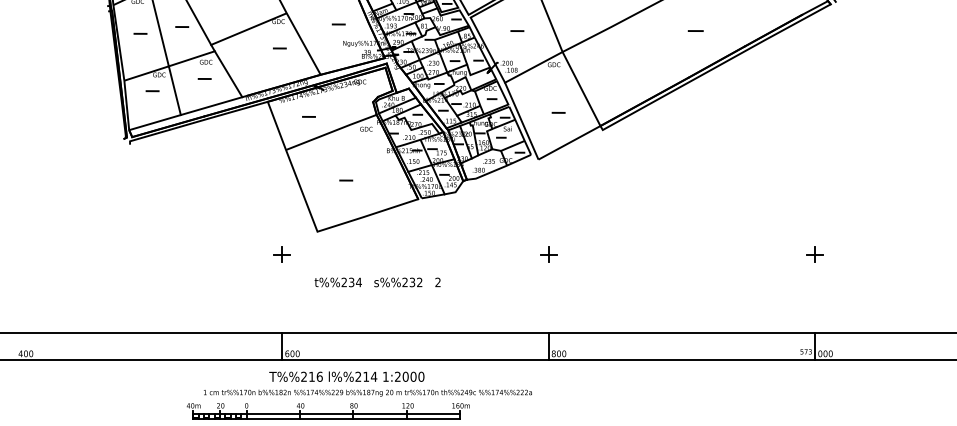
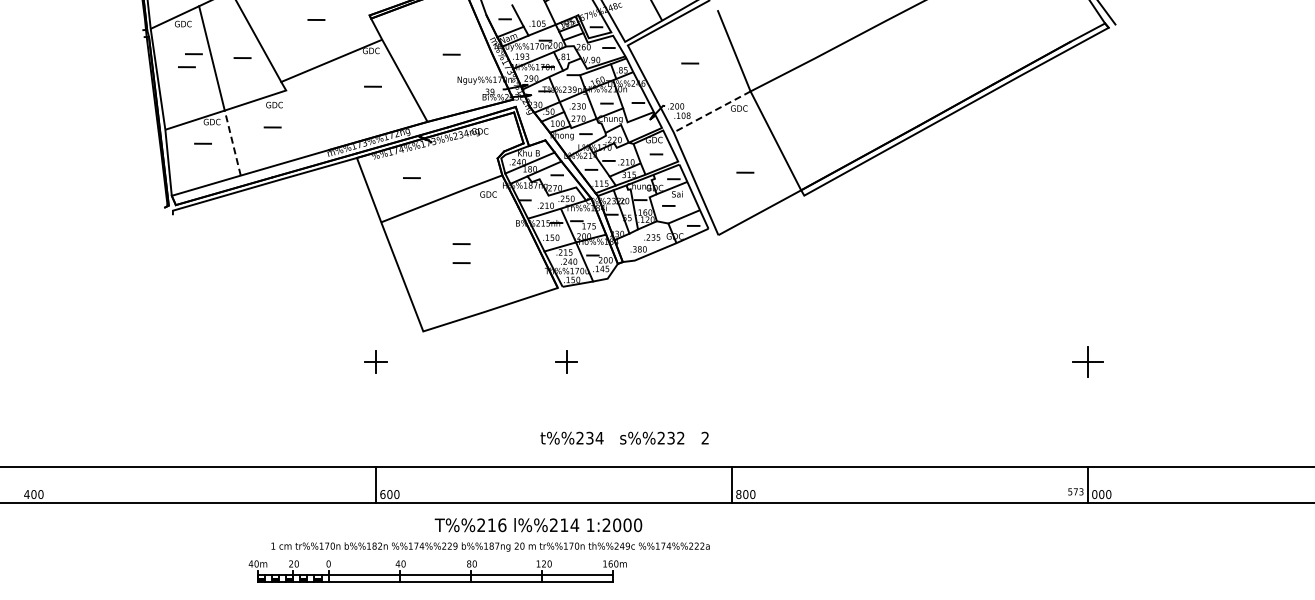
line: (145, 24) -> (193, 54), added
line: (695, 31) -> (928, 63), removed
line: (534, 67) -> (712, 111), solid -> dashed
line: (228, 73) -> (304, 120), removed
line: (174, 90) -> (232, 142), solid -> dashed
line: (346, 165) -> (461, 243), added
part: (548, 254) -> (566, 361), moved
part: (814, 254) -> (1087, 361), size x1.4
text: (377, 281) -> (624, 437), moved
text: (346, 377) -> (538, 525), moved

